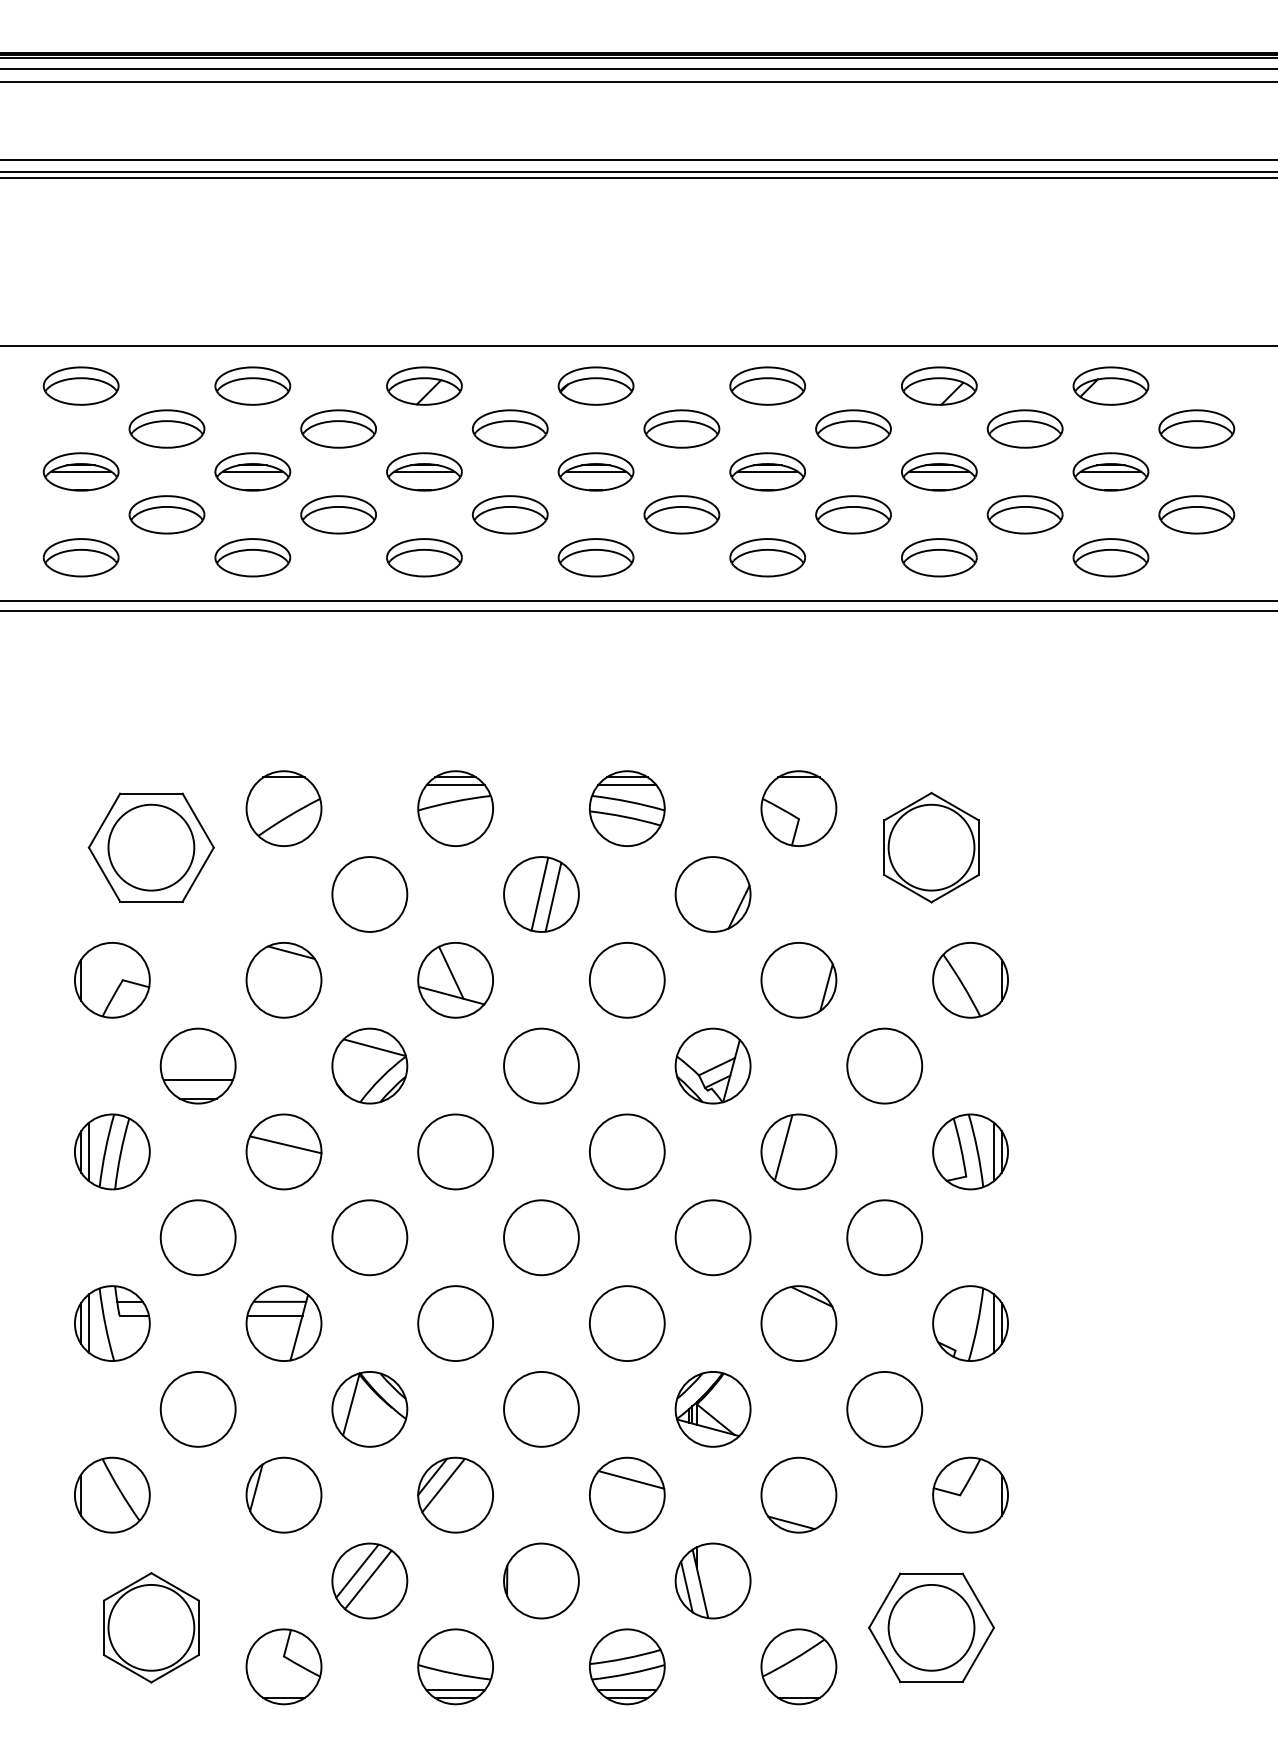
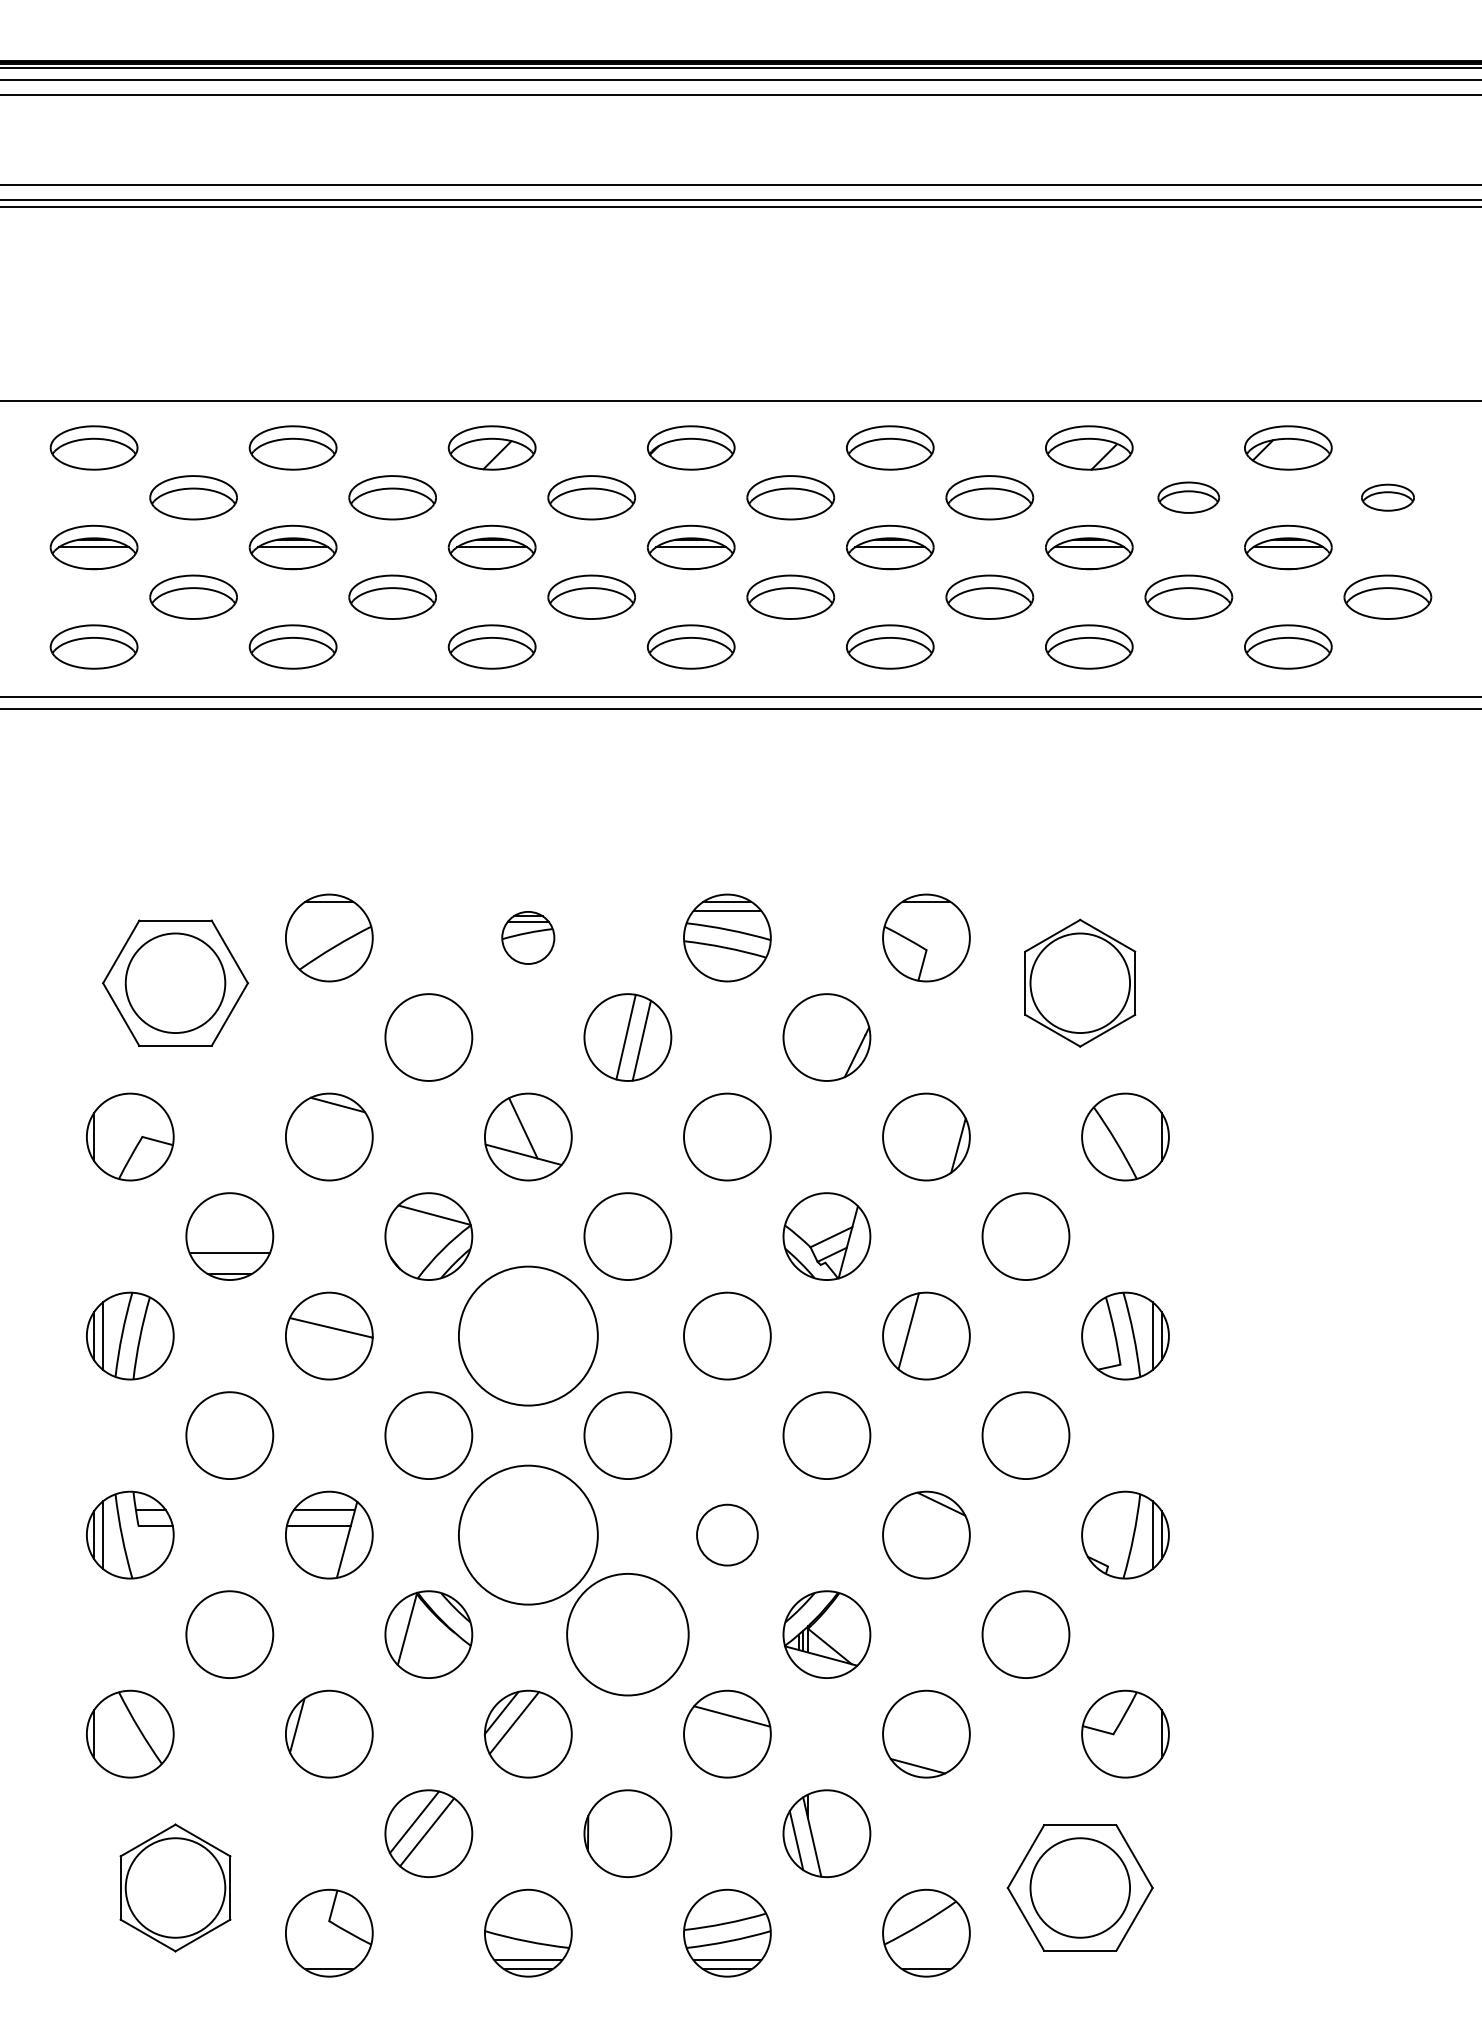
part: (1024, 428) -> (1188, 497), size x0.7
part: (1196, 428) -> (1387, 497), size x0.6
part: (455, 808) -> (528, 937), size x0.6
circle: (455, 1151) -> (528, 1335), size x1.6
circle: (455, 1323) -> (528, 1535), size x1.6
circle: (626, 1323) -> (726, 1535), size x0.7
circle: (541, 1408) -> (627, 1633), size x1.4

